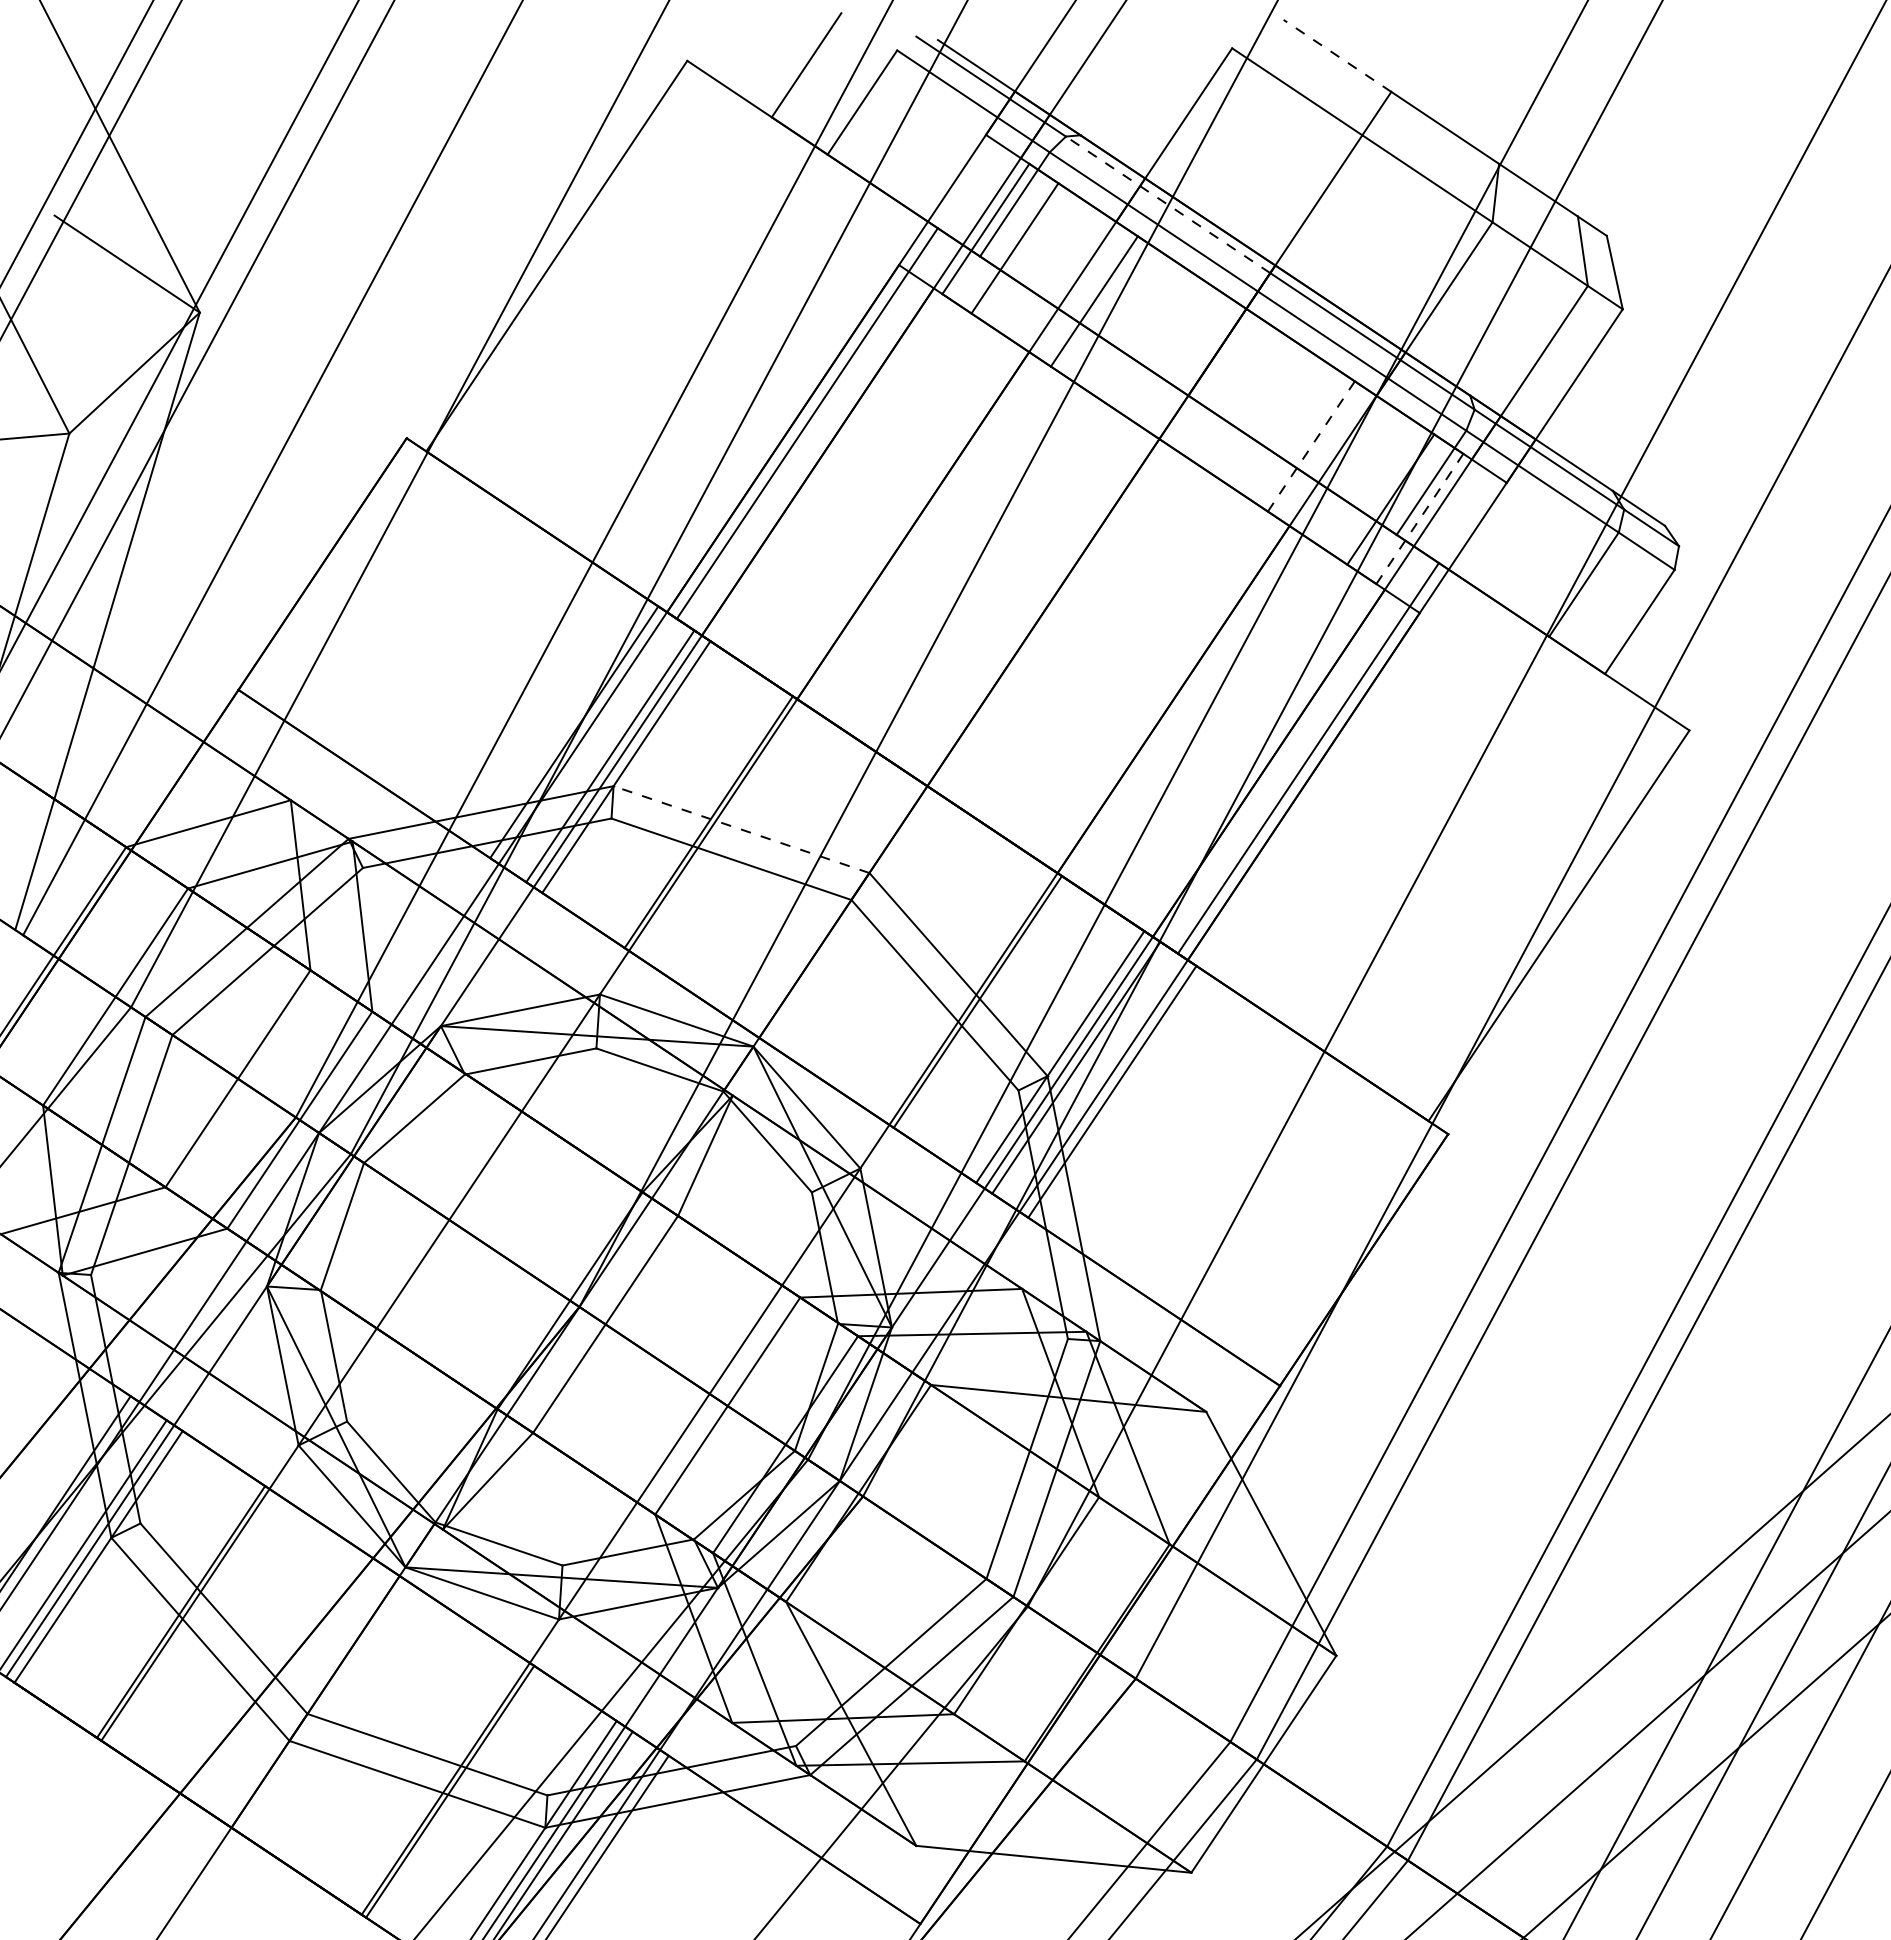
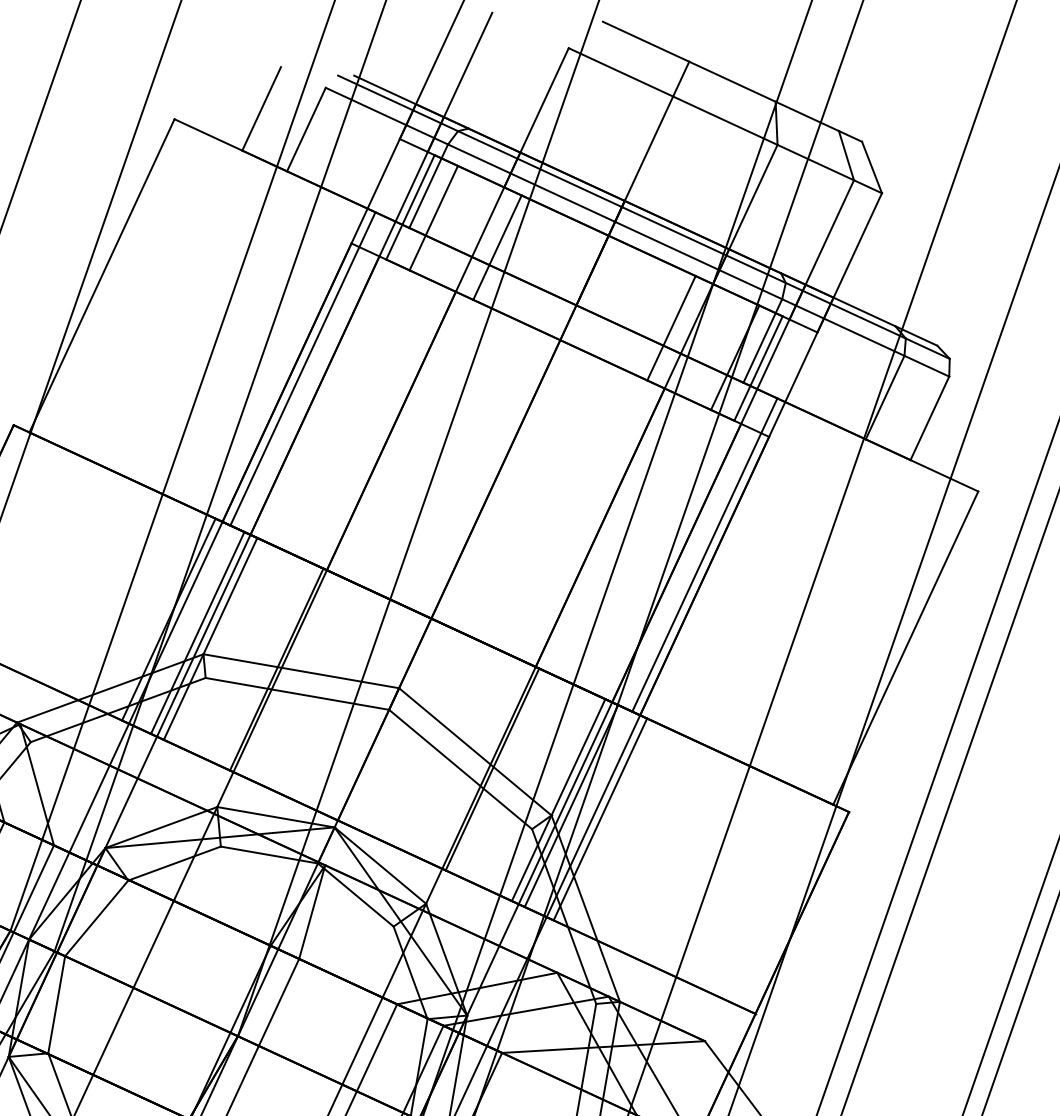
line: (1337, 55) -> (646, 41), dashed -> solid
line: (1168, 204) -> (540, 168), dashed -> solid
line: (1311, 446) -> (671, 328), dashed -> solid
line: (1420, 518) -> (758, 368), dashed -> solid
line: (741, 829) -> (301, 671), dashed -> solid

